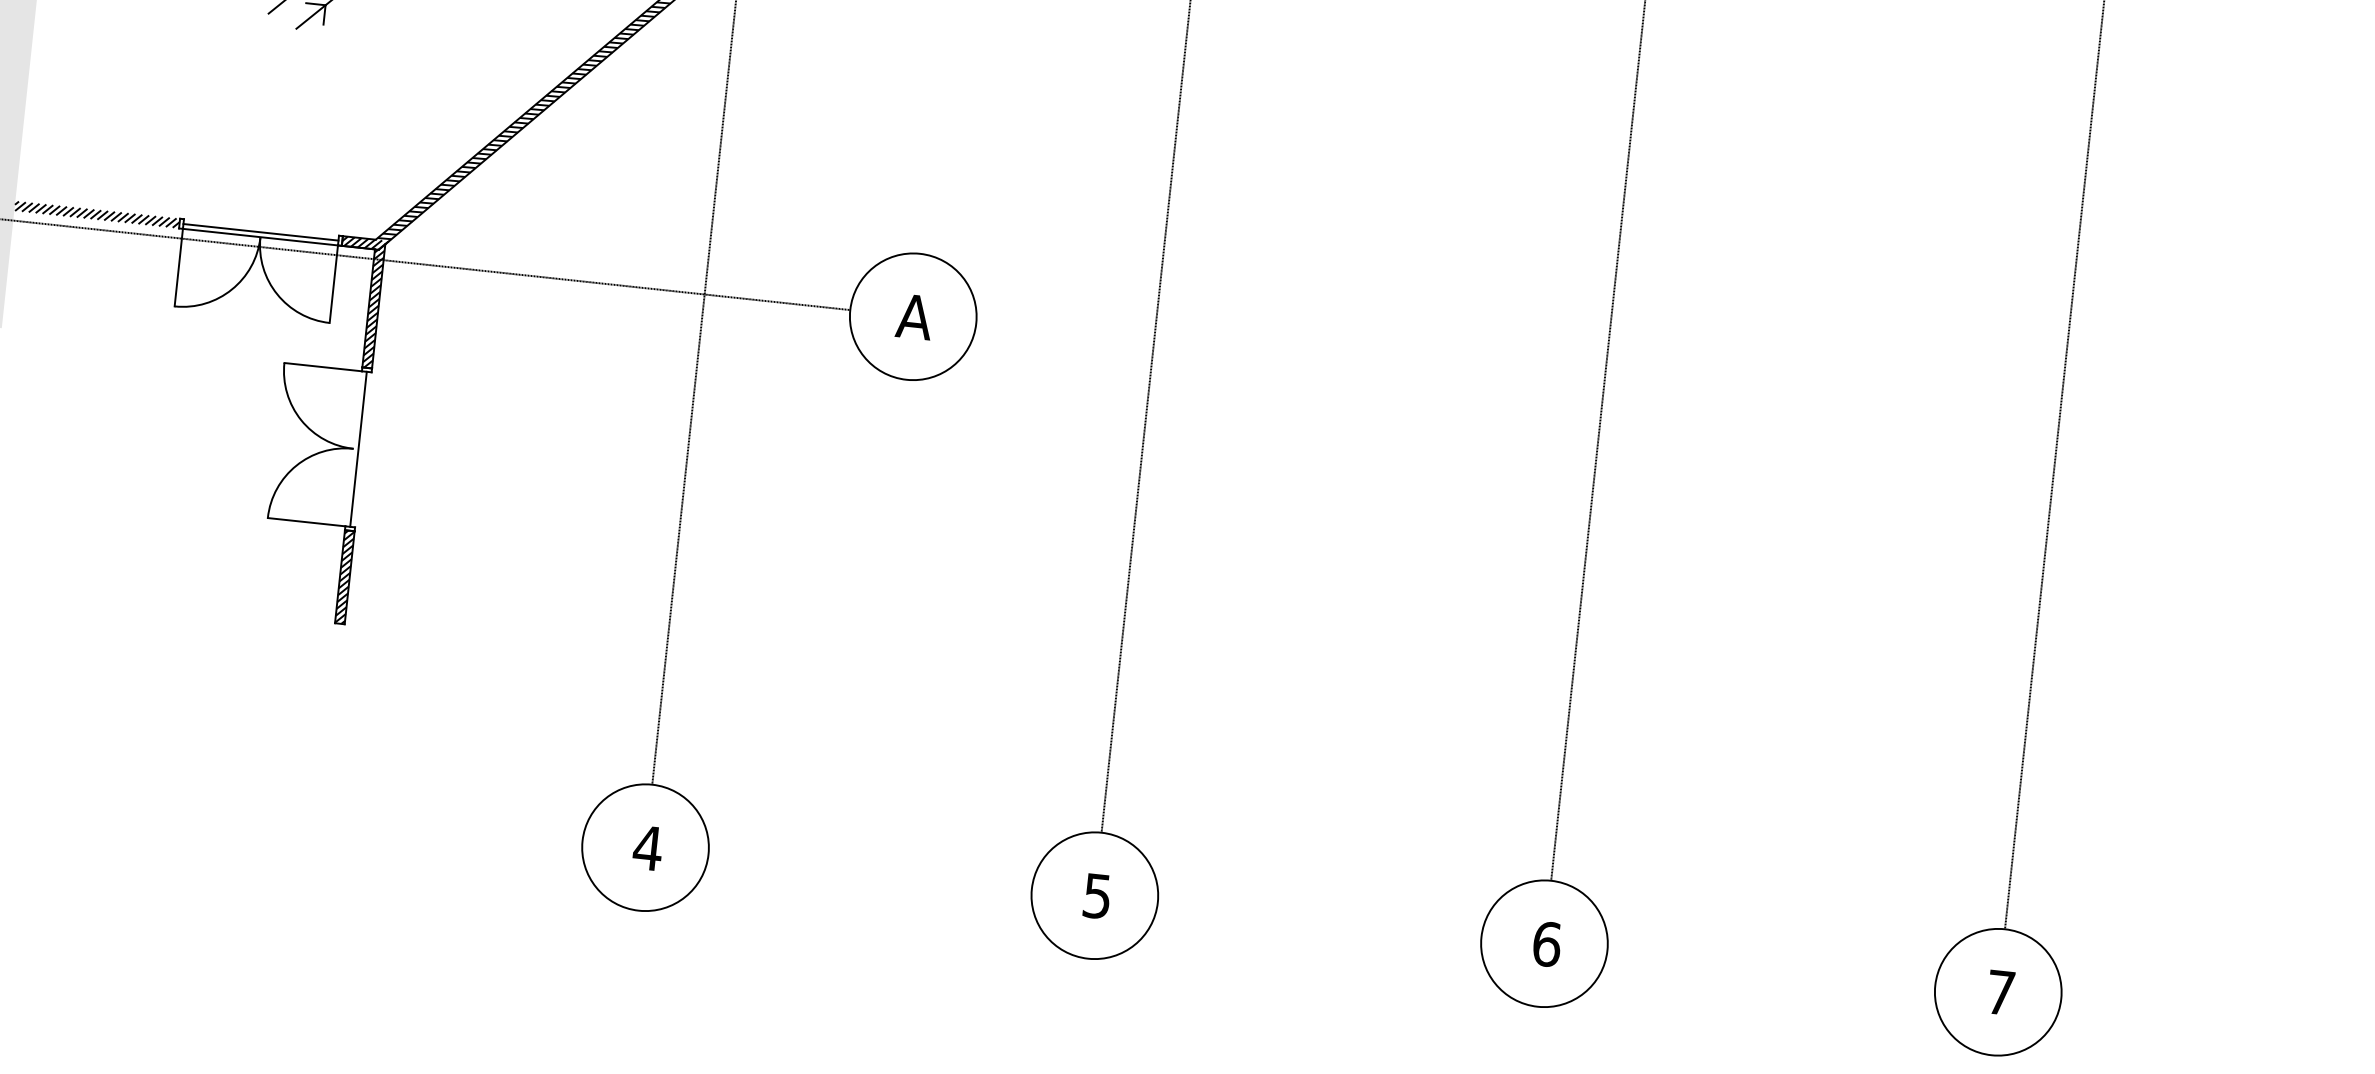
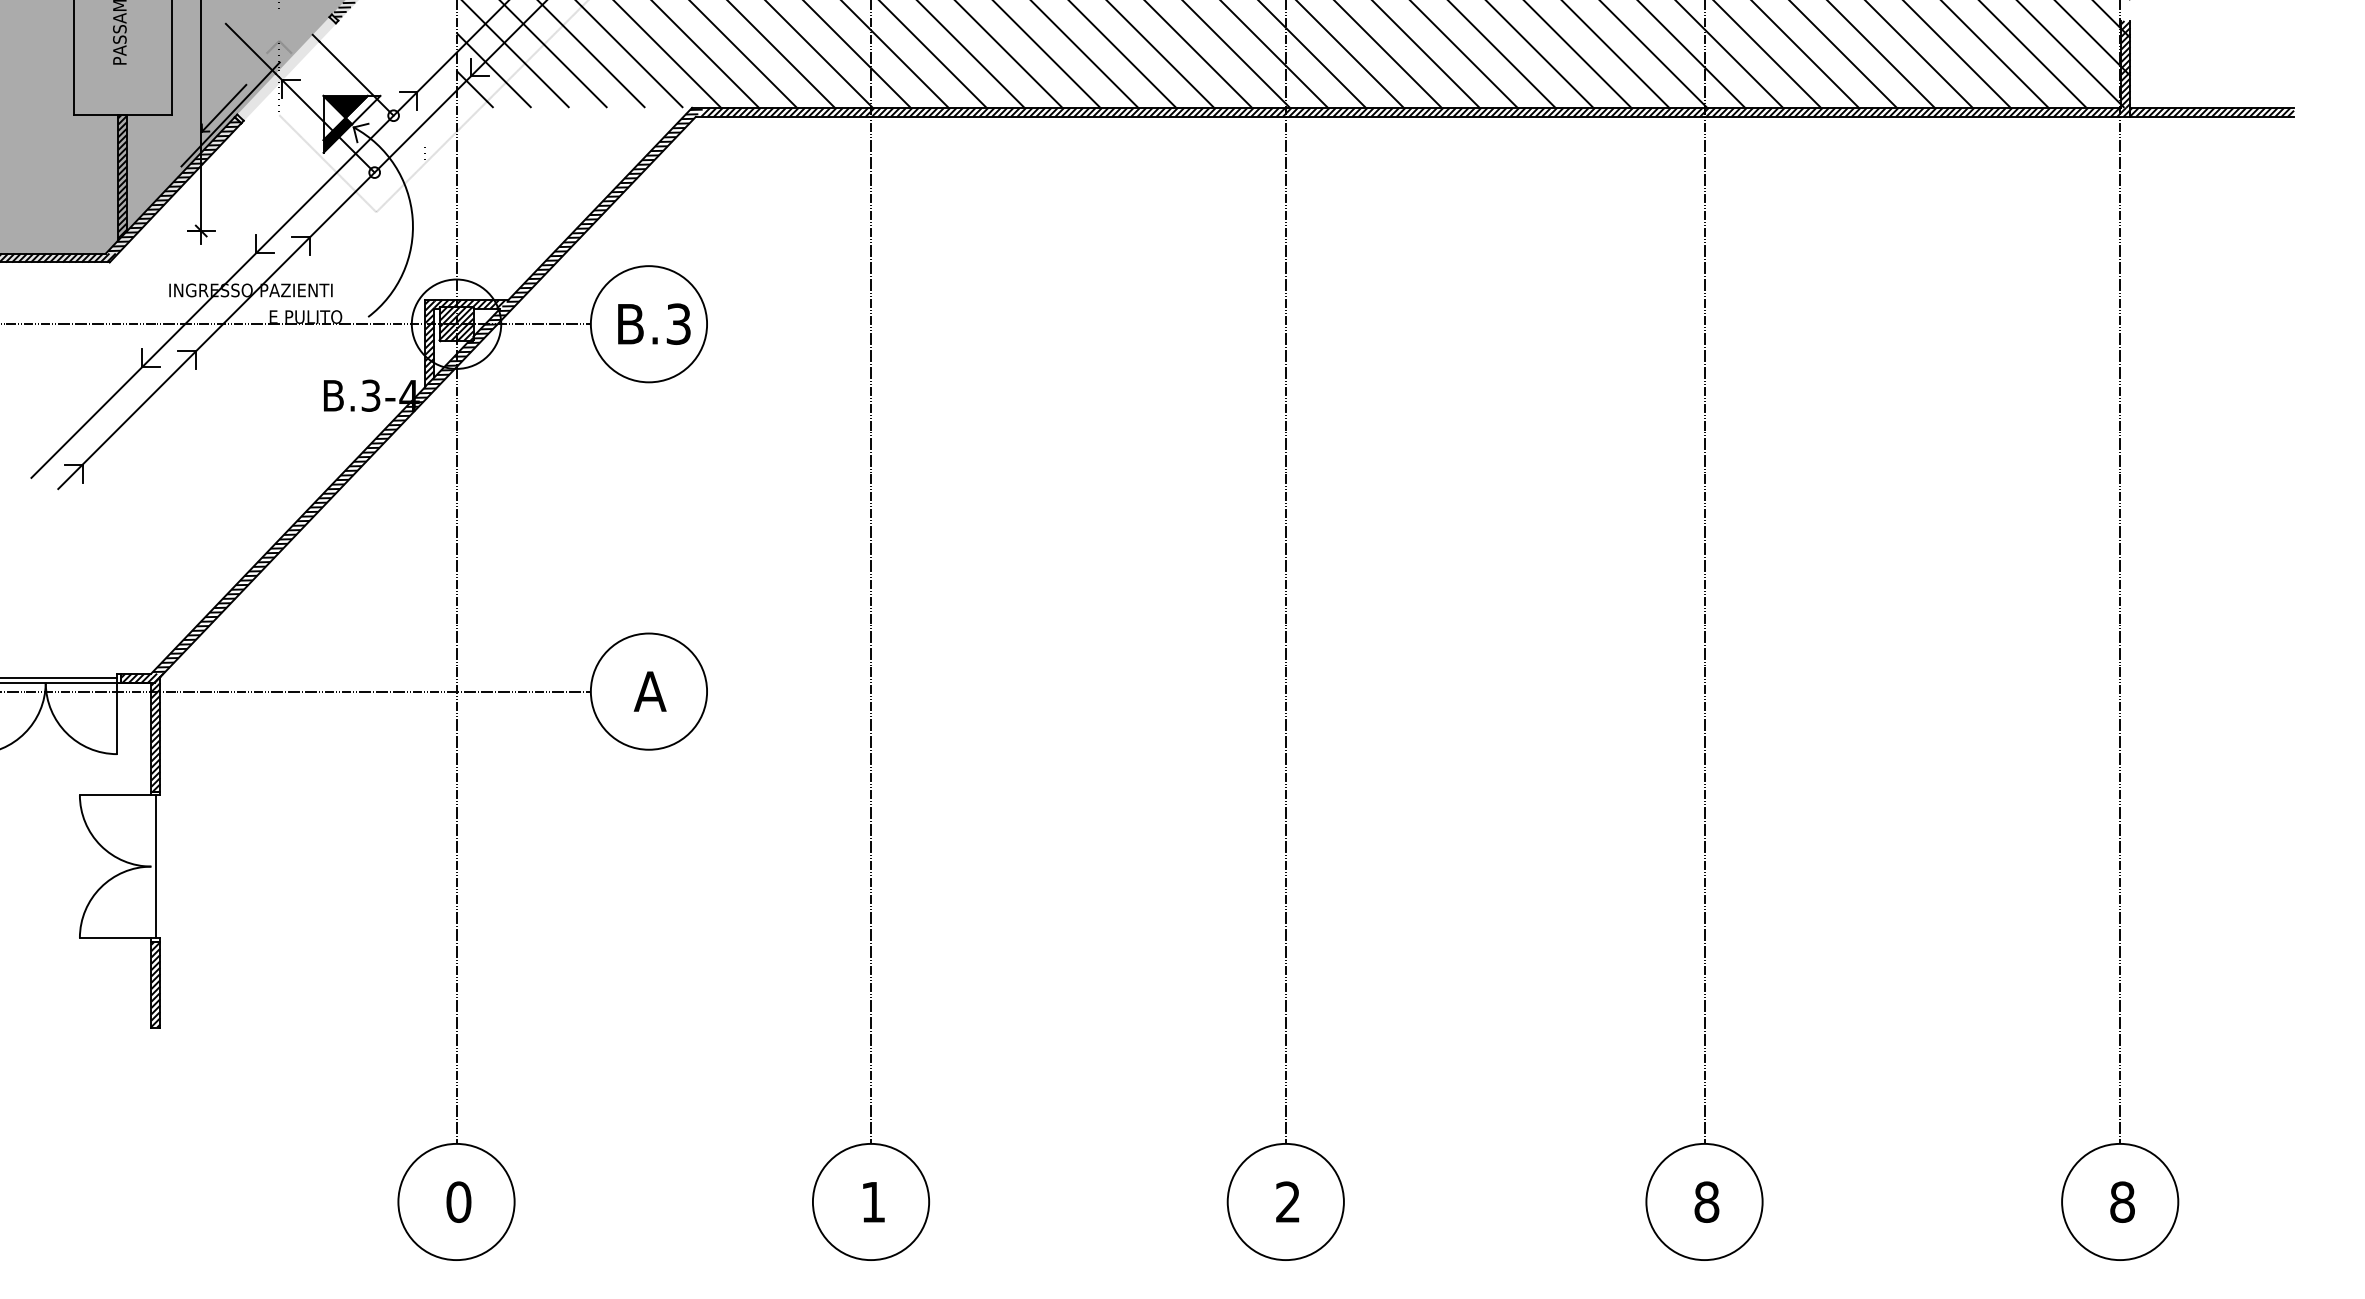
text: (647, 847) -> (458, 1201), 4 -> 0
text: (1096, 896) -> (872, 1202), 5 -> 1
text: (1547, 943) -> (1288, 1201), 6 -> 2
text: (2000, 991) -> (1706, 1201), 7 -> 8

